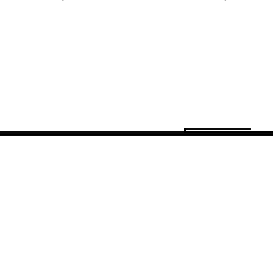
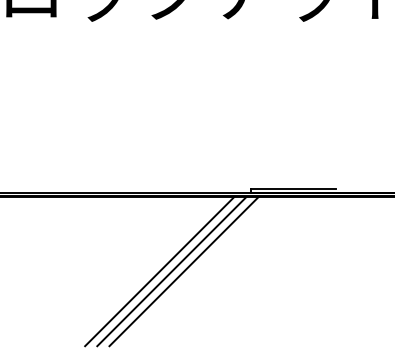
line: (114, 192) -> (159, 271), added
line: (123, 192) -> (171, 271), added
line: (132, 192) -> (183, 271), added

